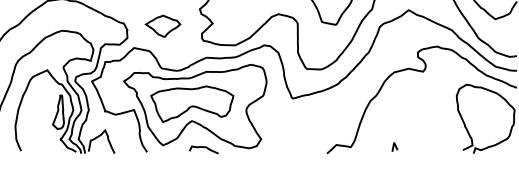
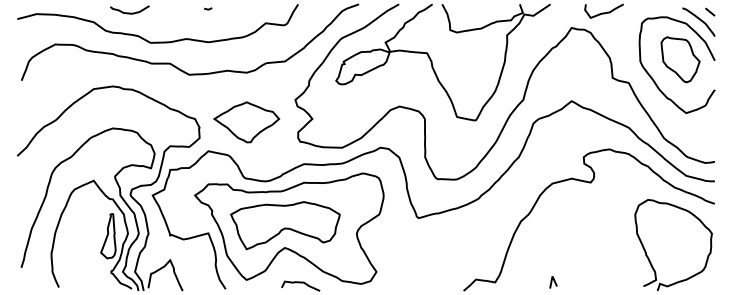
part: (162, 26) -> (246, 122), size x1.43

